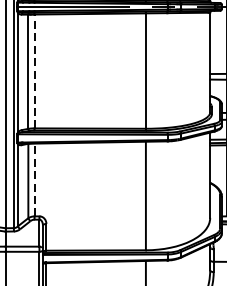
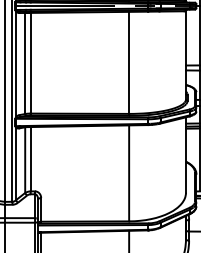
line: (34, 70) -> (30, 62), dashed -> solid
line: (34, 179) -> (30, 158), dashed -> solid

